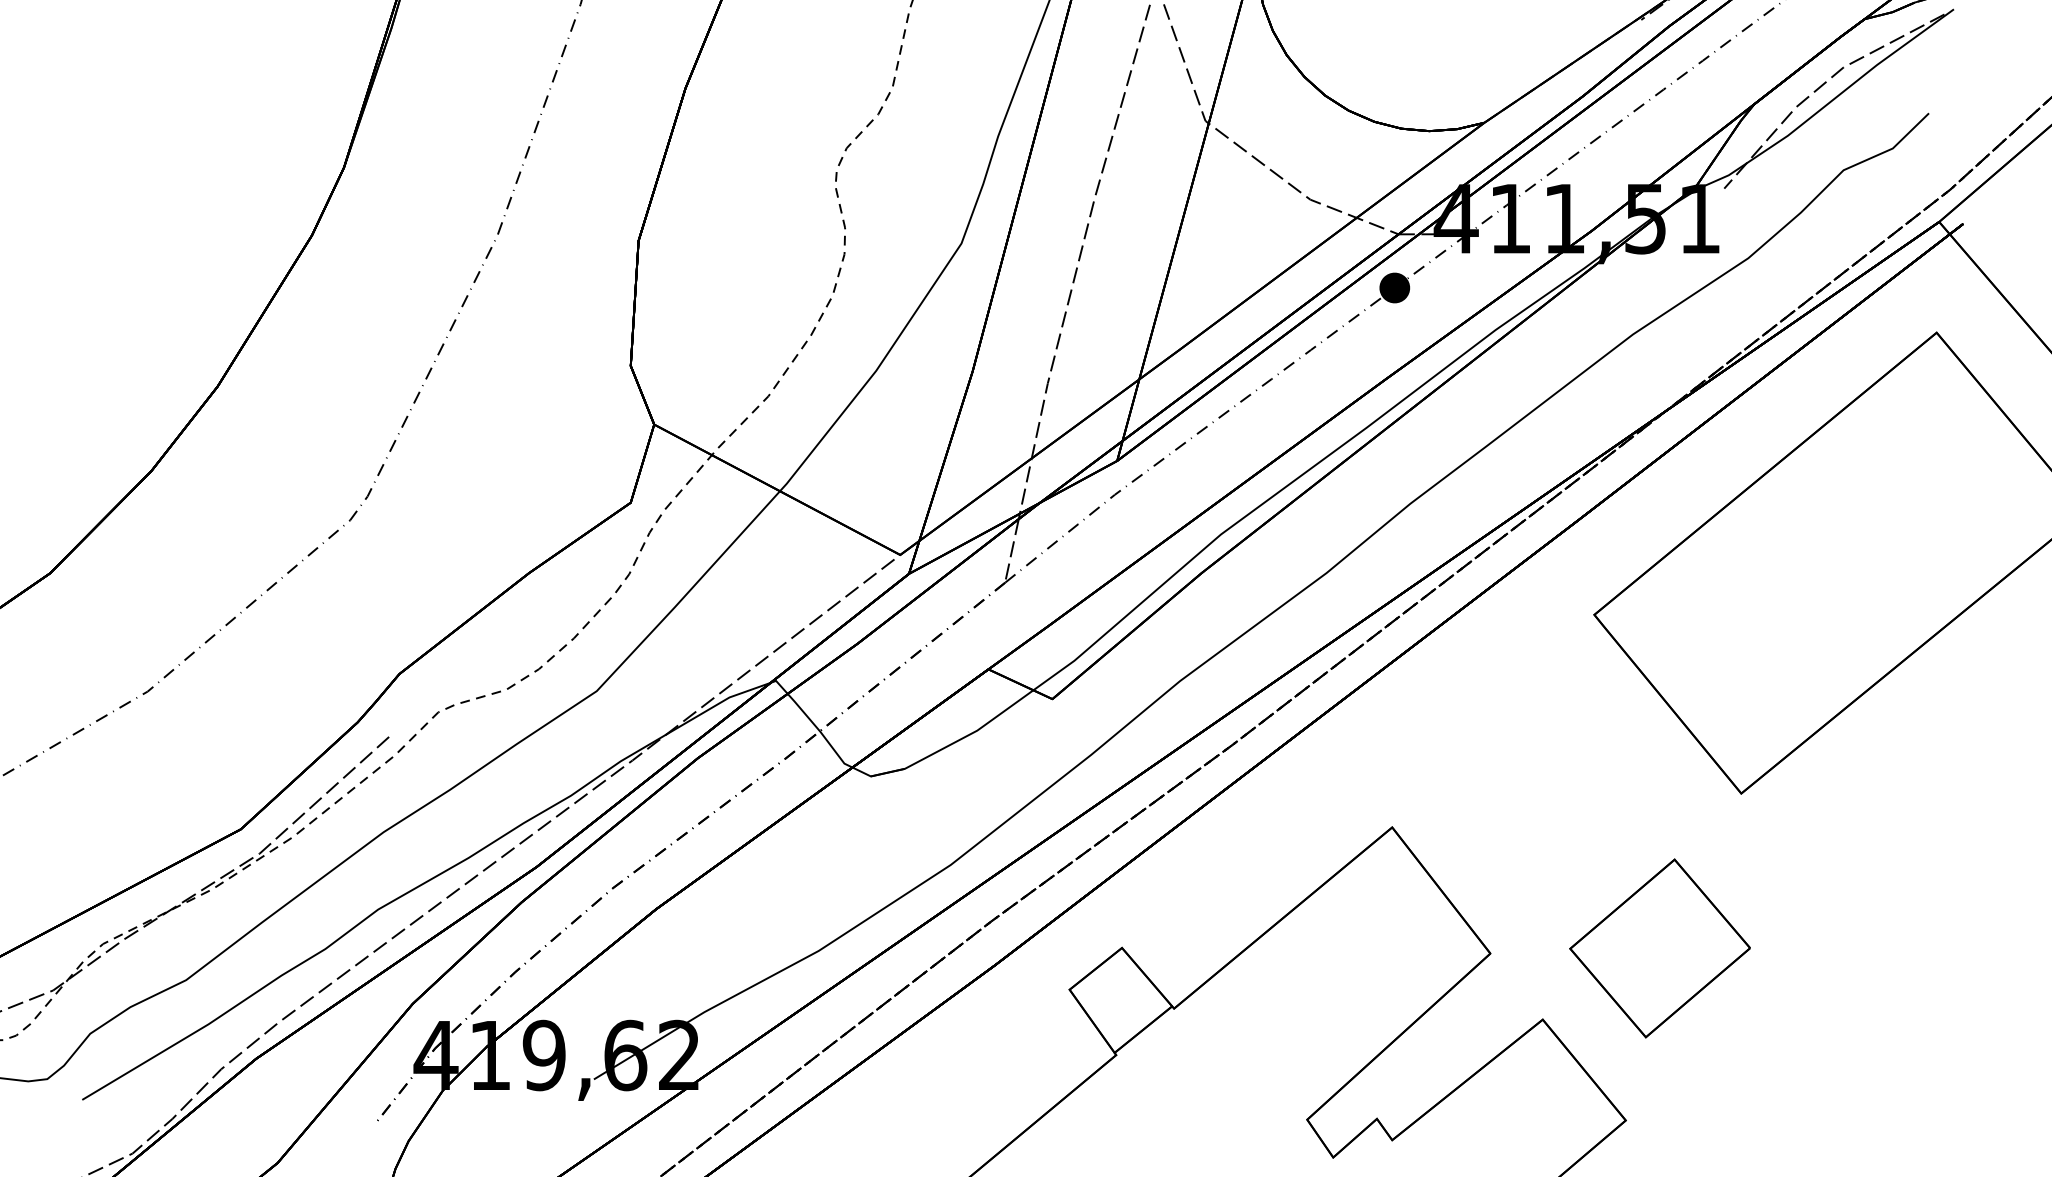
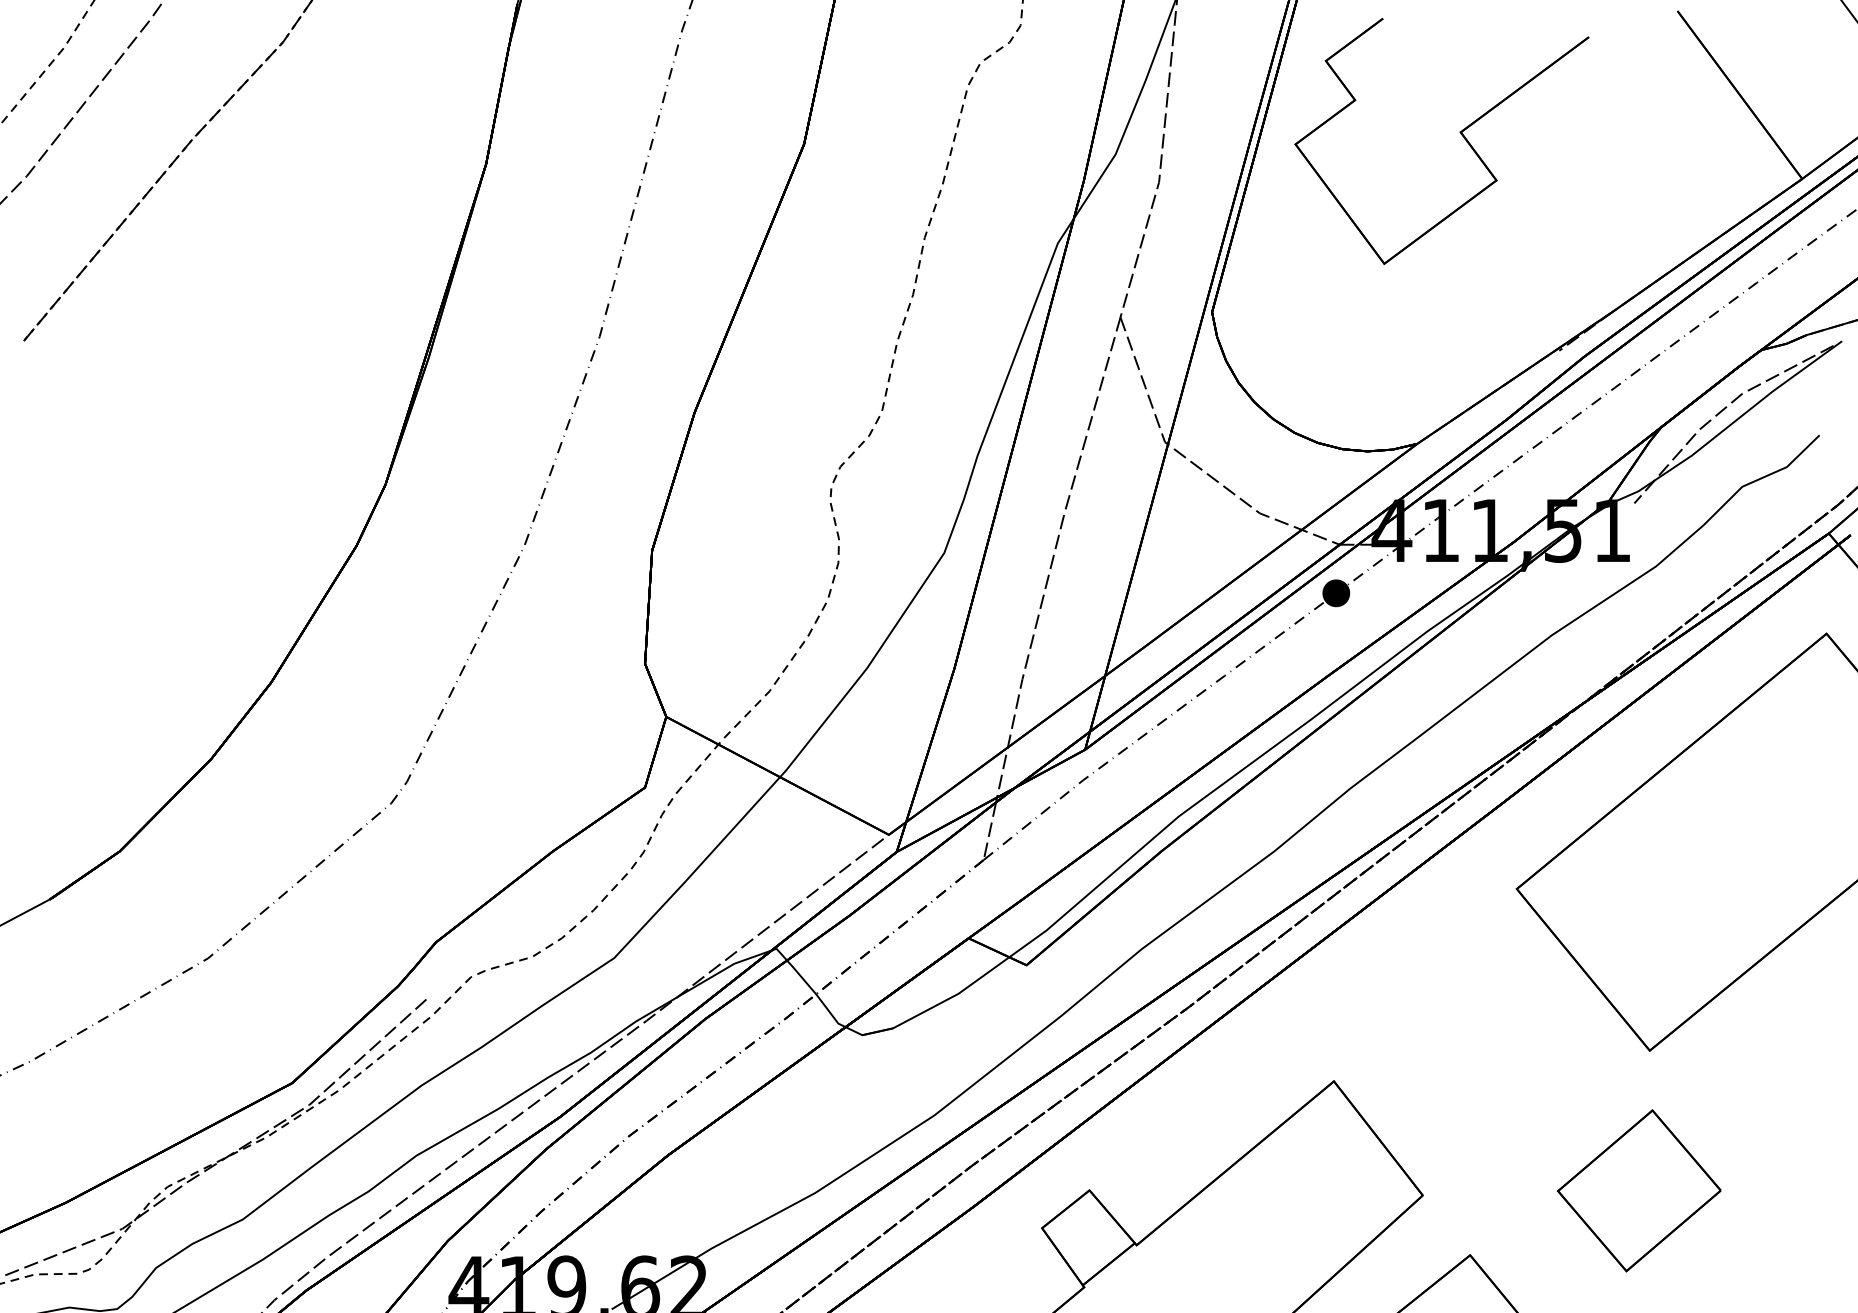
part: (1660, 948) -> (1639, 1190), moved

